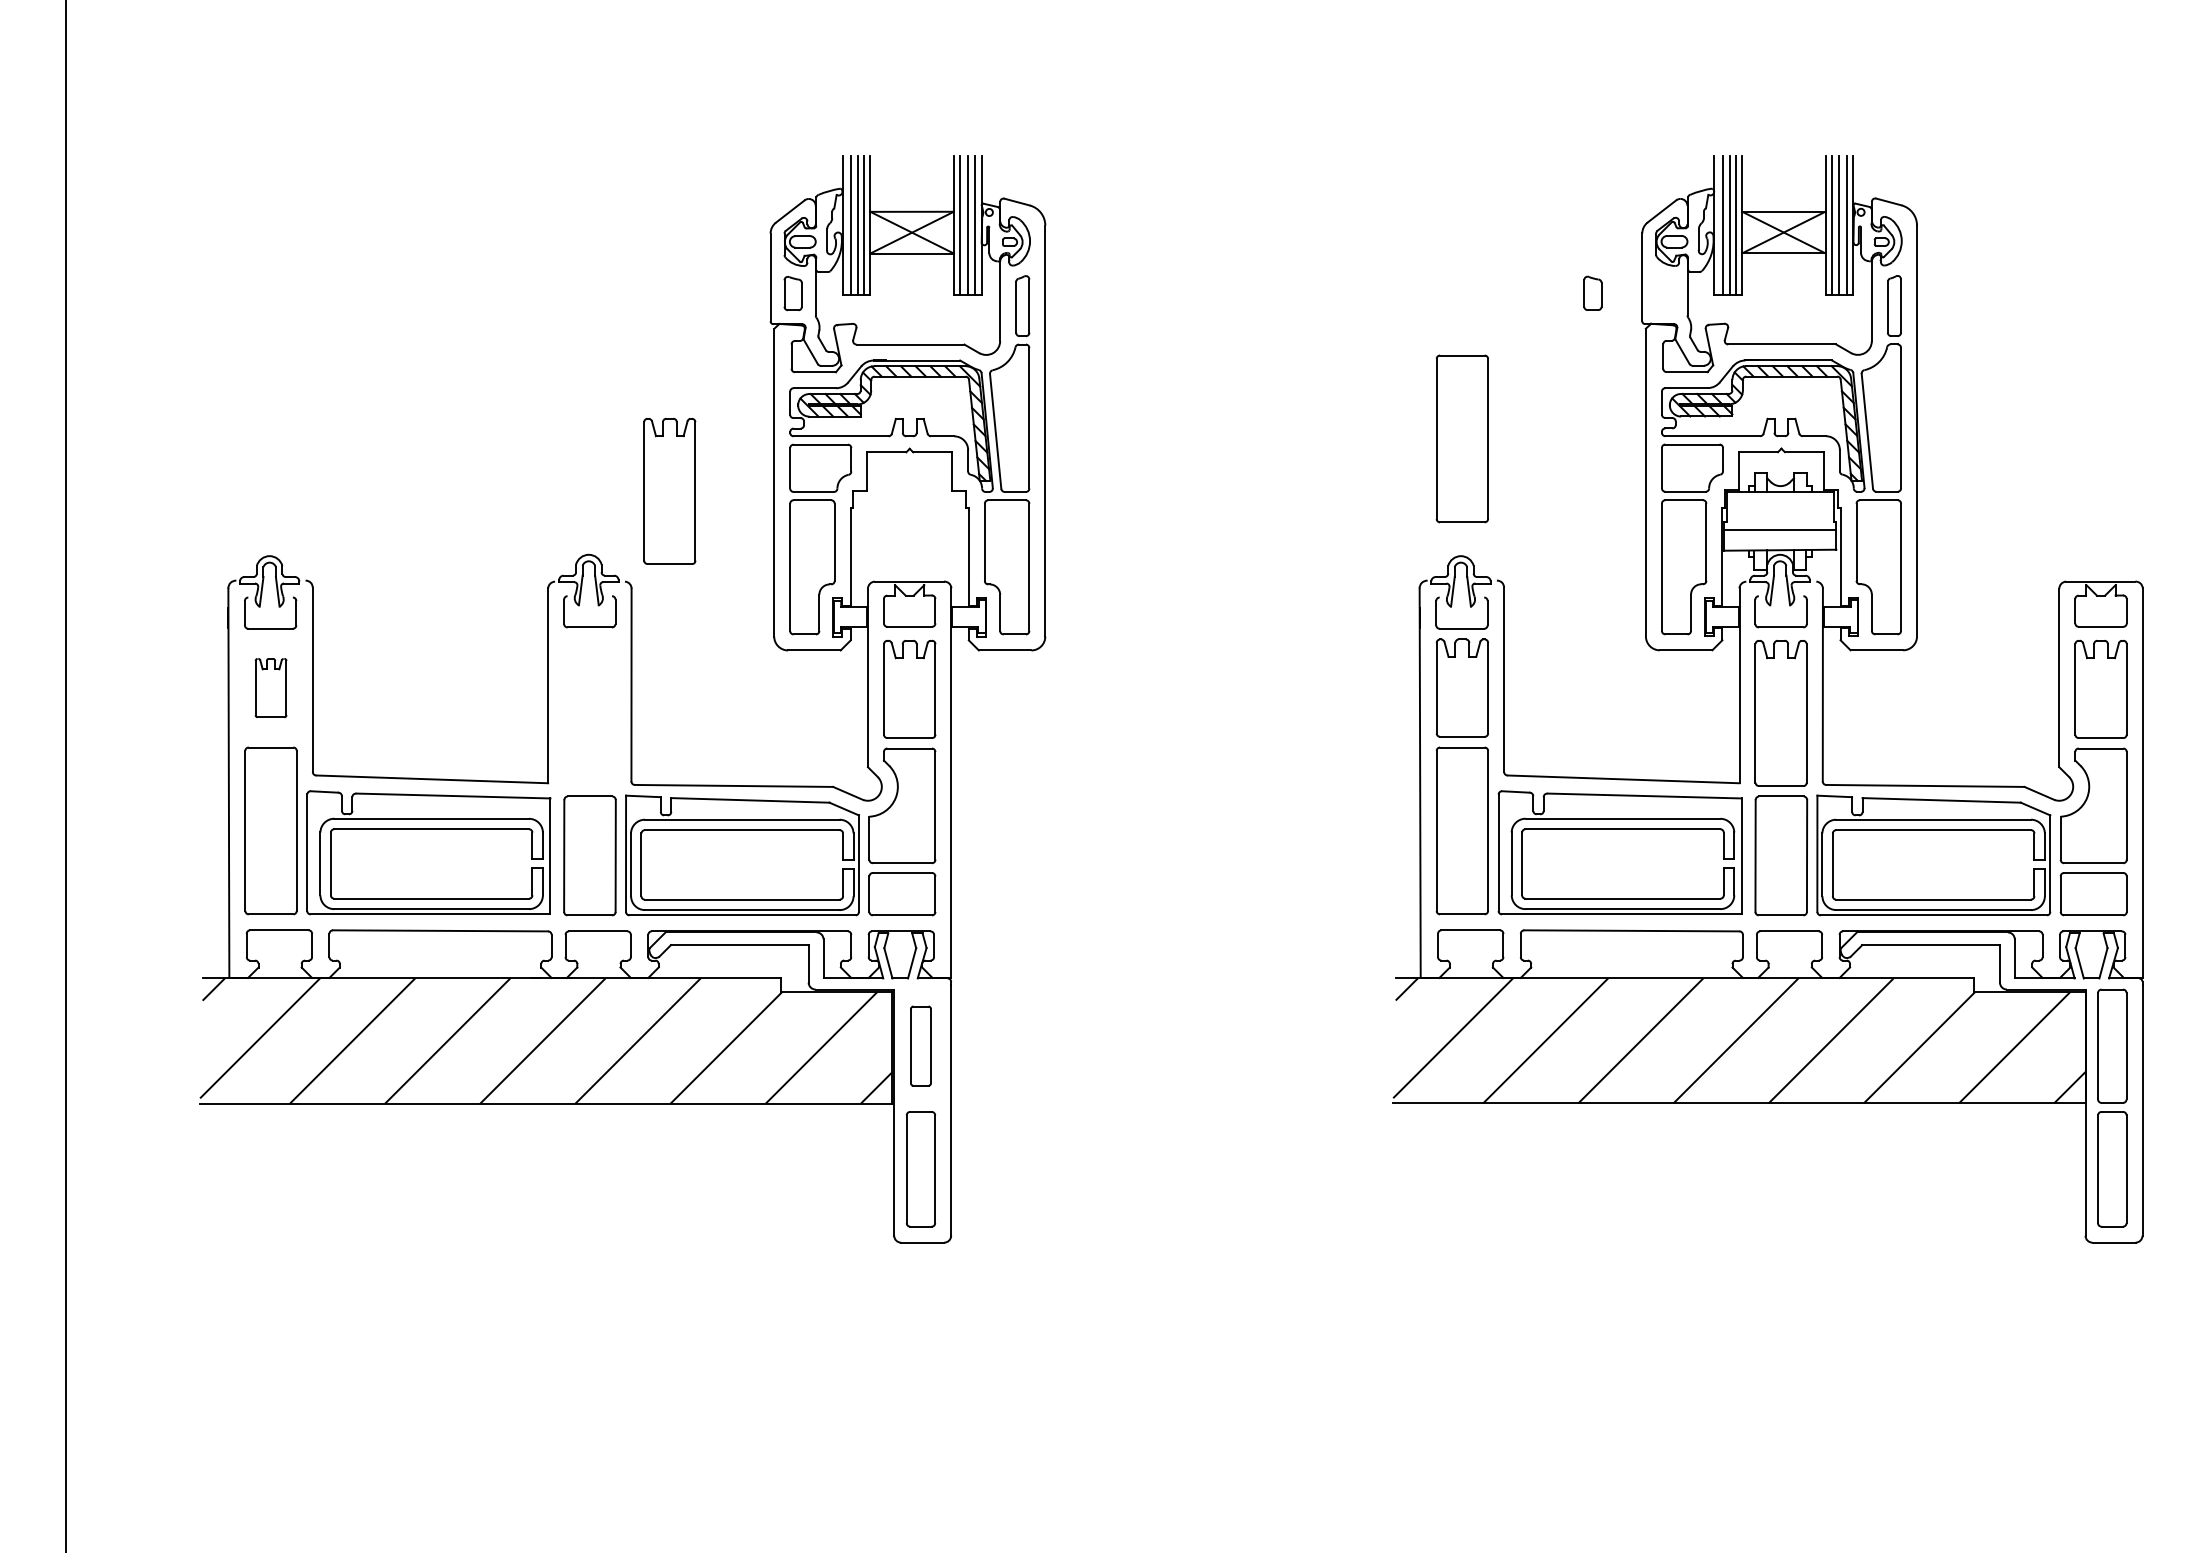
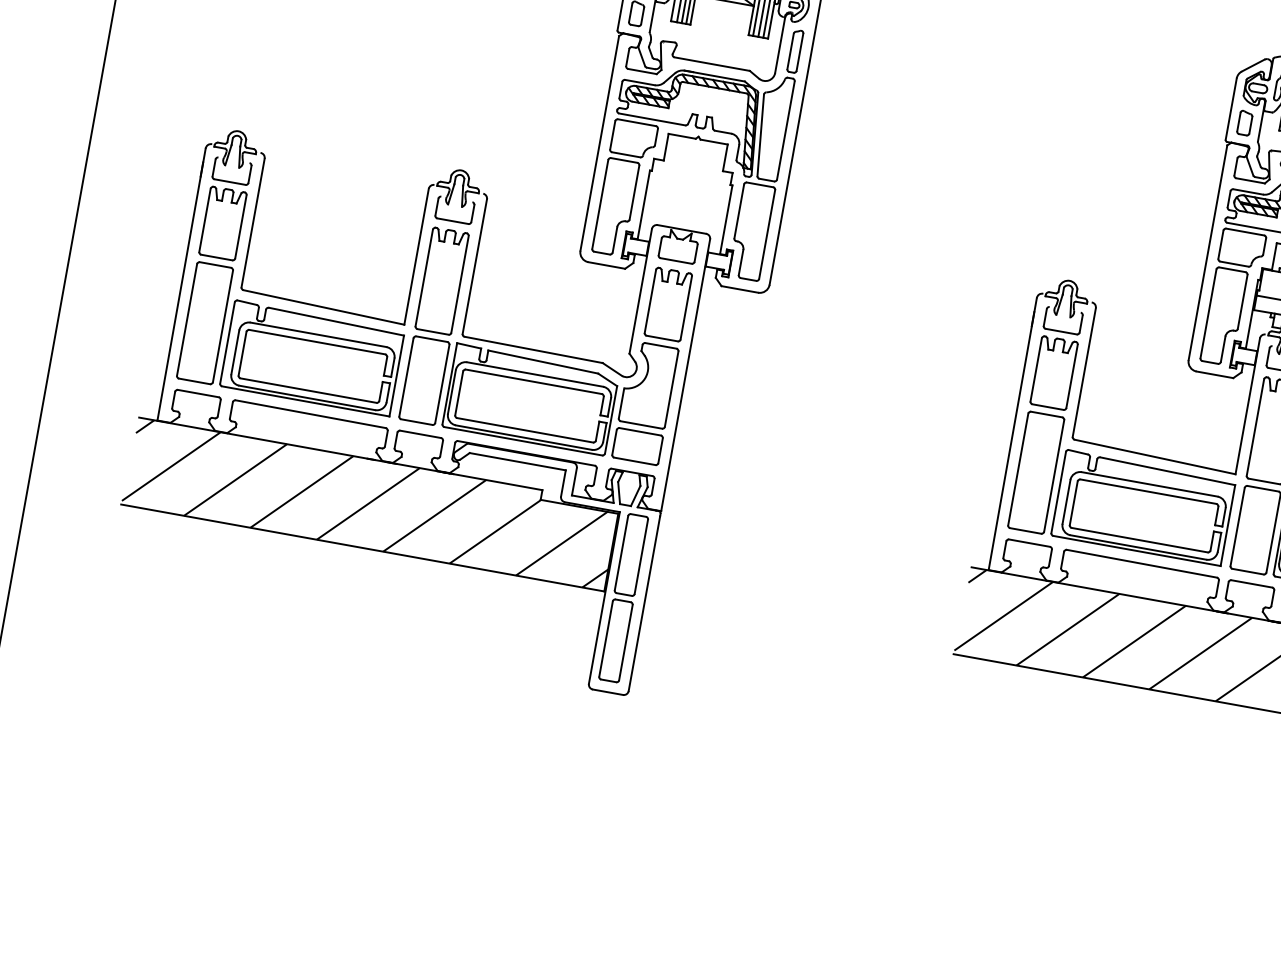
part: (1592, 292) -> (1244, 122), moved
part: (1461, 438) -> (1084, 198), removed
part: (669, 490) -> (442, 280), moved
part: (270, 687) -> (222, 223), size x1.67
part: (920, 1045) -> (631, 554), size x1.43

